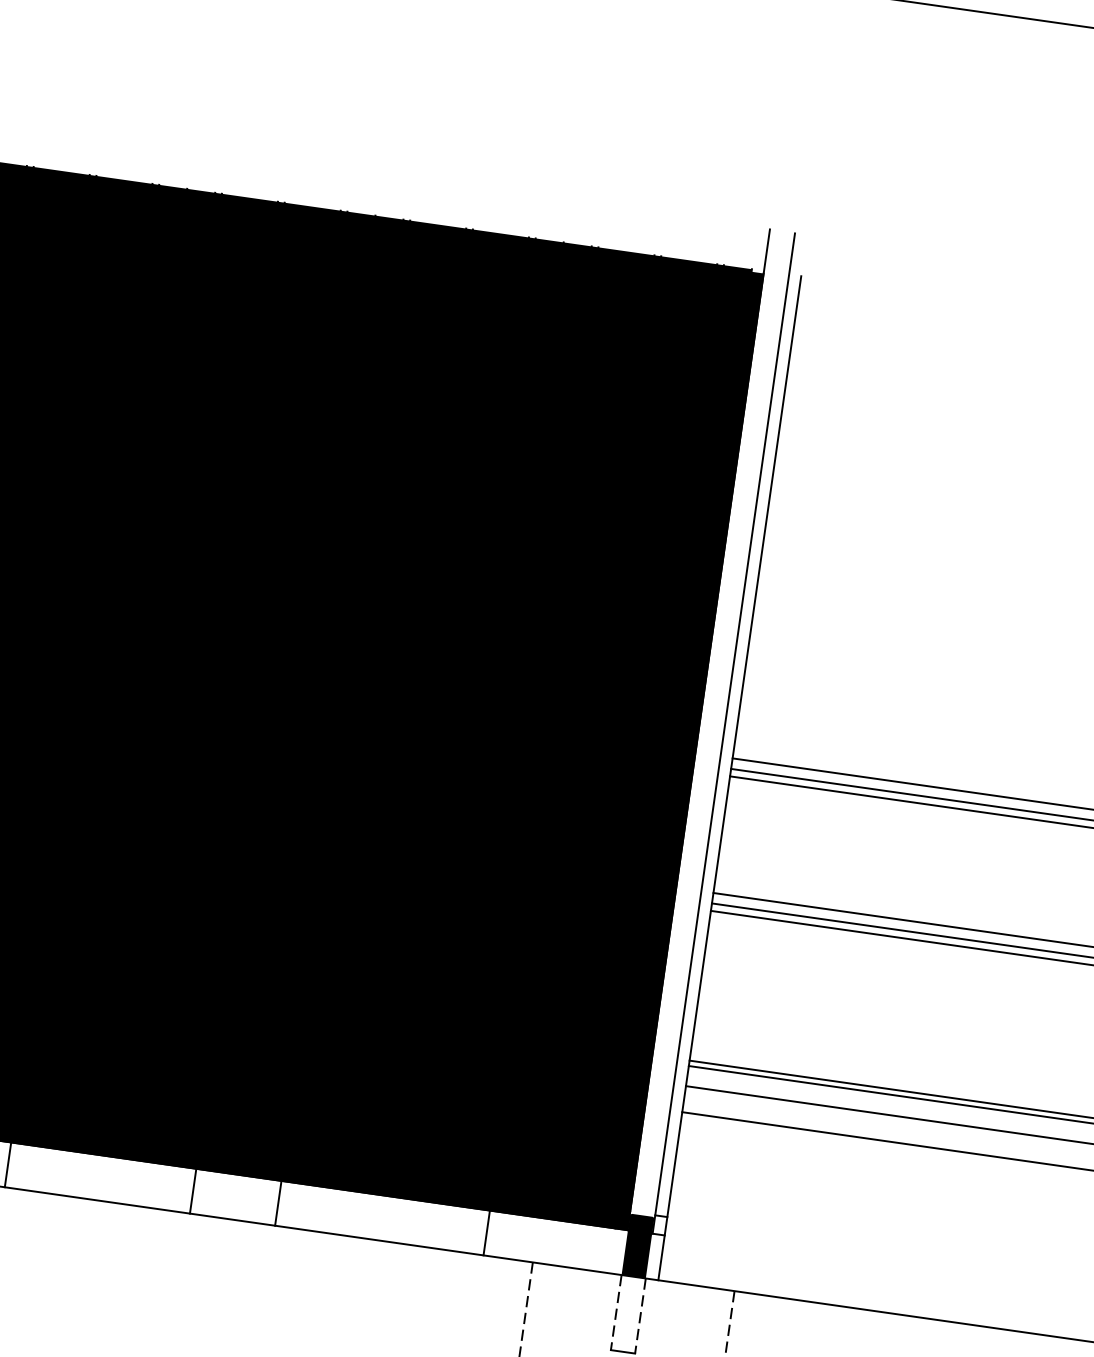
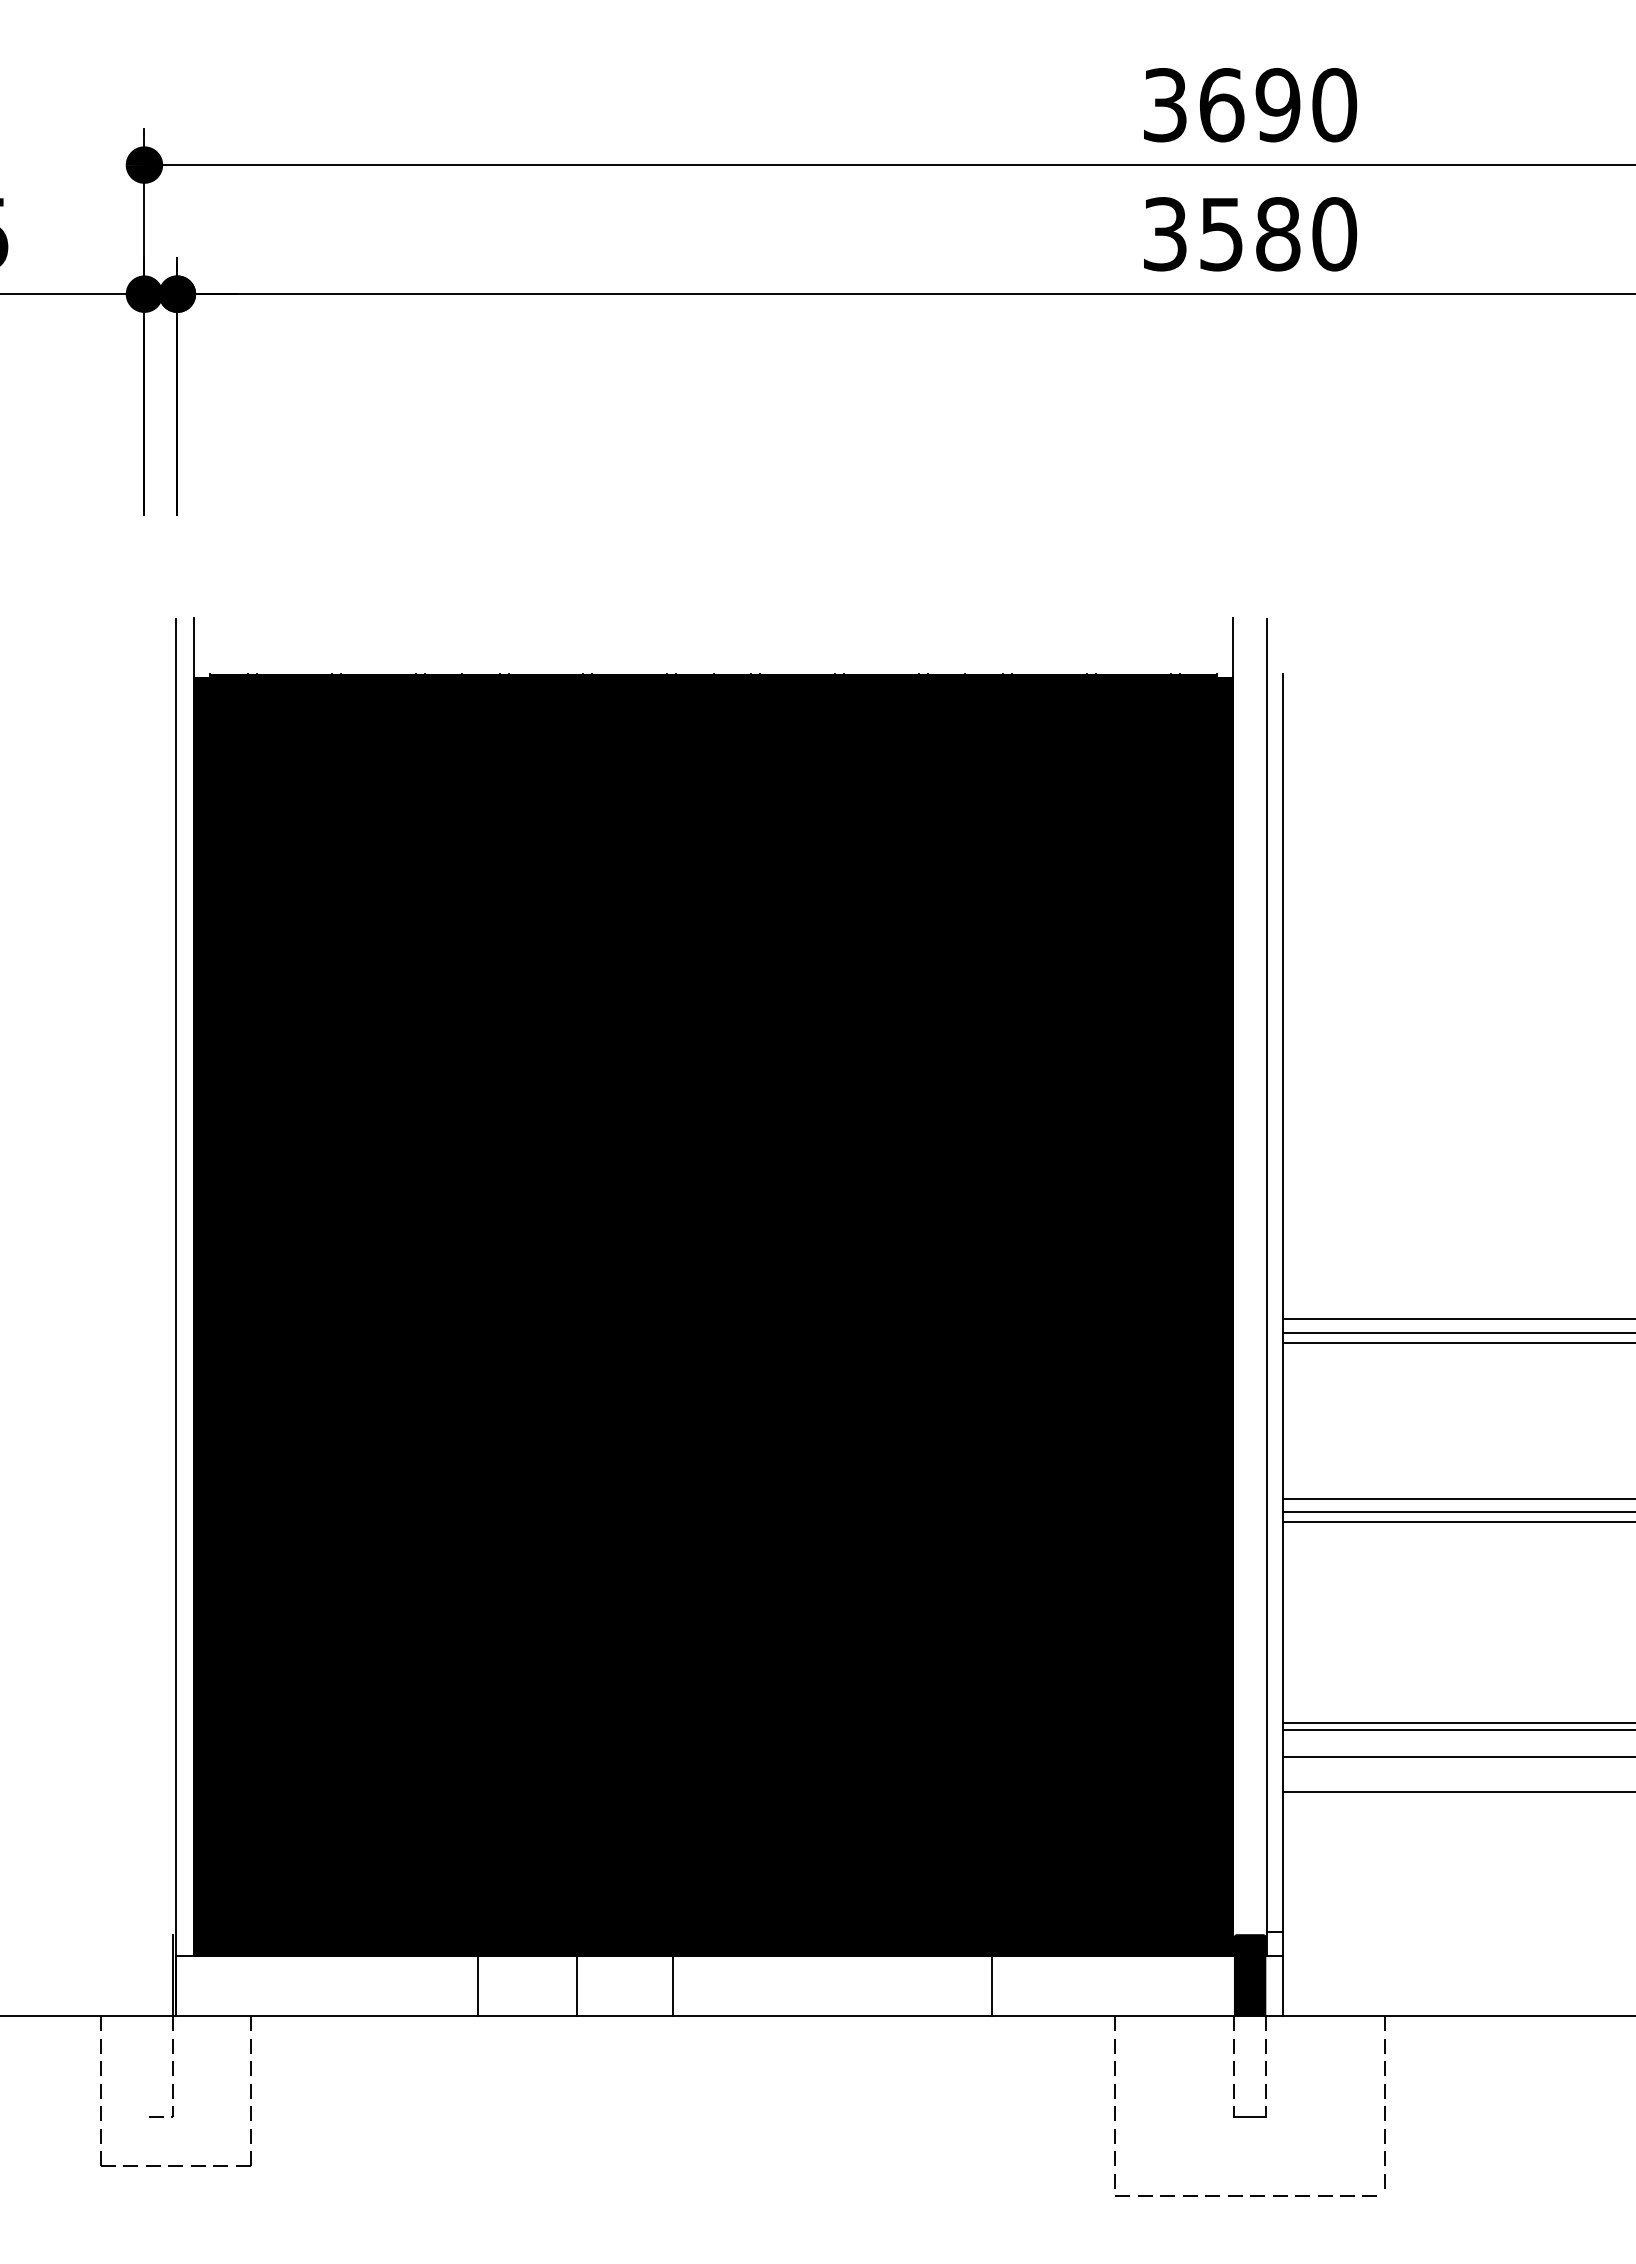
line: (8, 1164) -> (478, 1986), moved
line: (192, 1191) -> (576, 1986), moved
line: (278, 1203) -> (672, 1986), moved
line: (486, 1233) -> (992, 1986), moved

